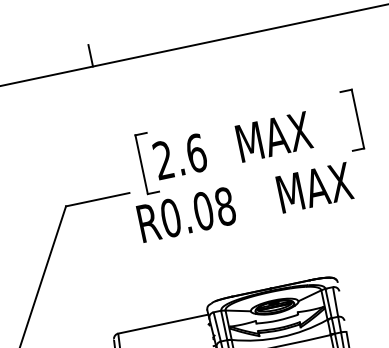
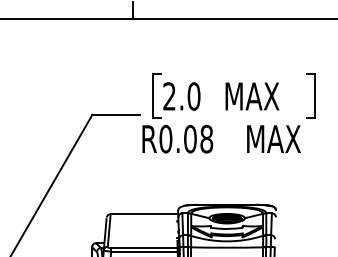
text: (195, 153) -> (193, 96), 2.6 -> 2.0

